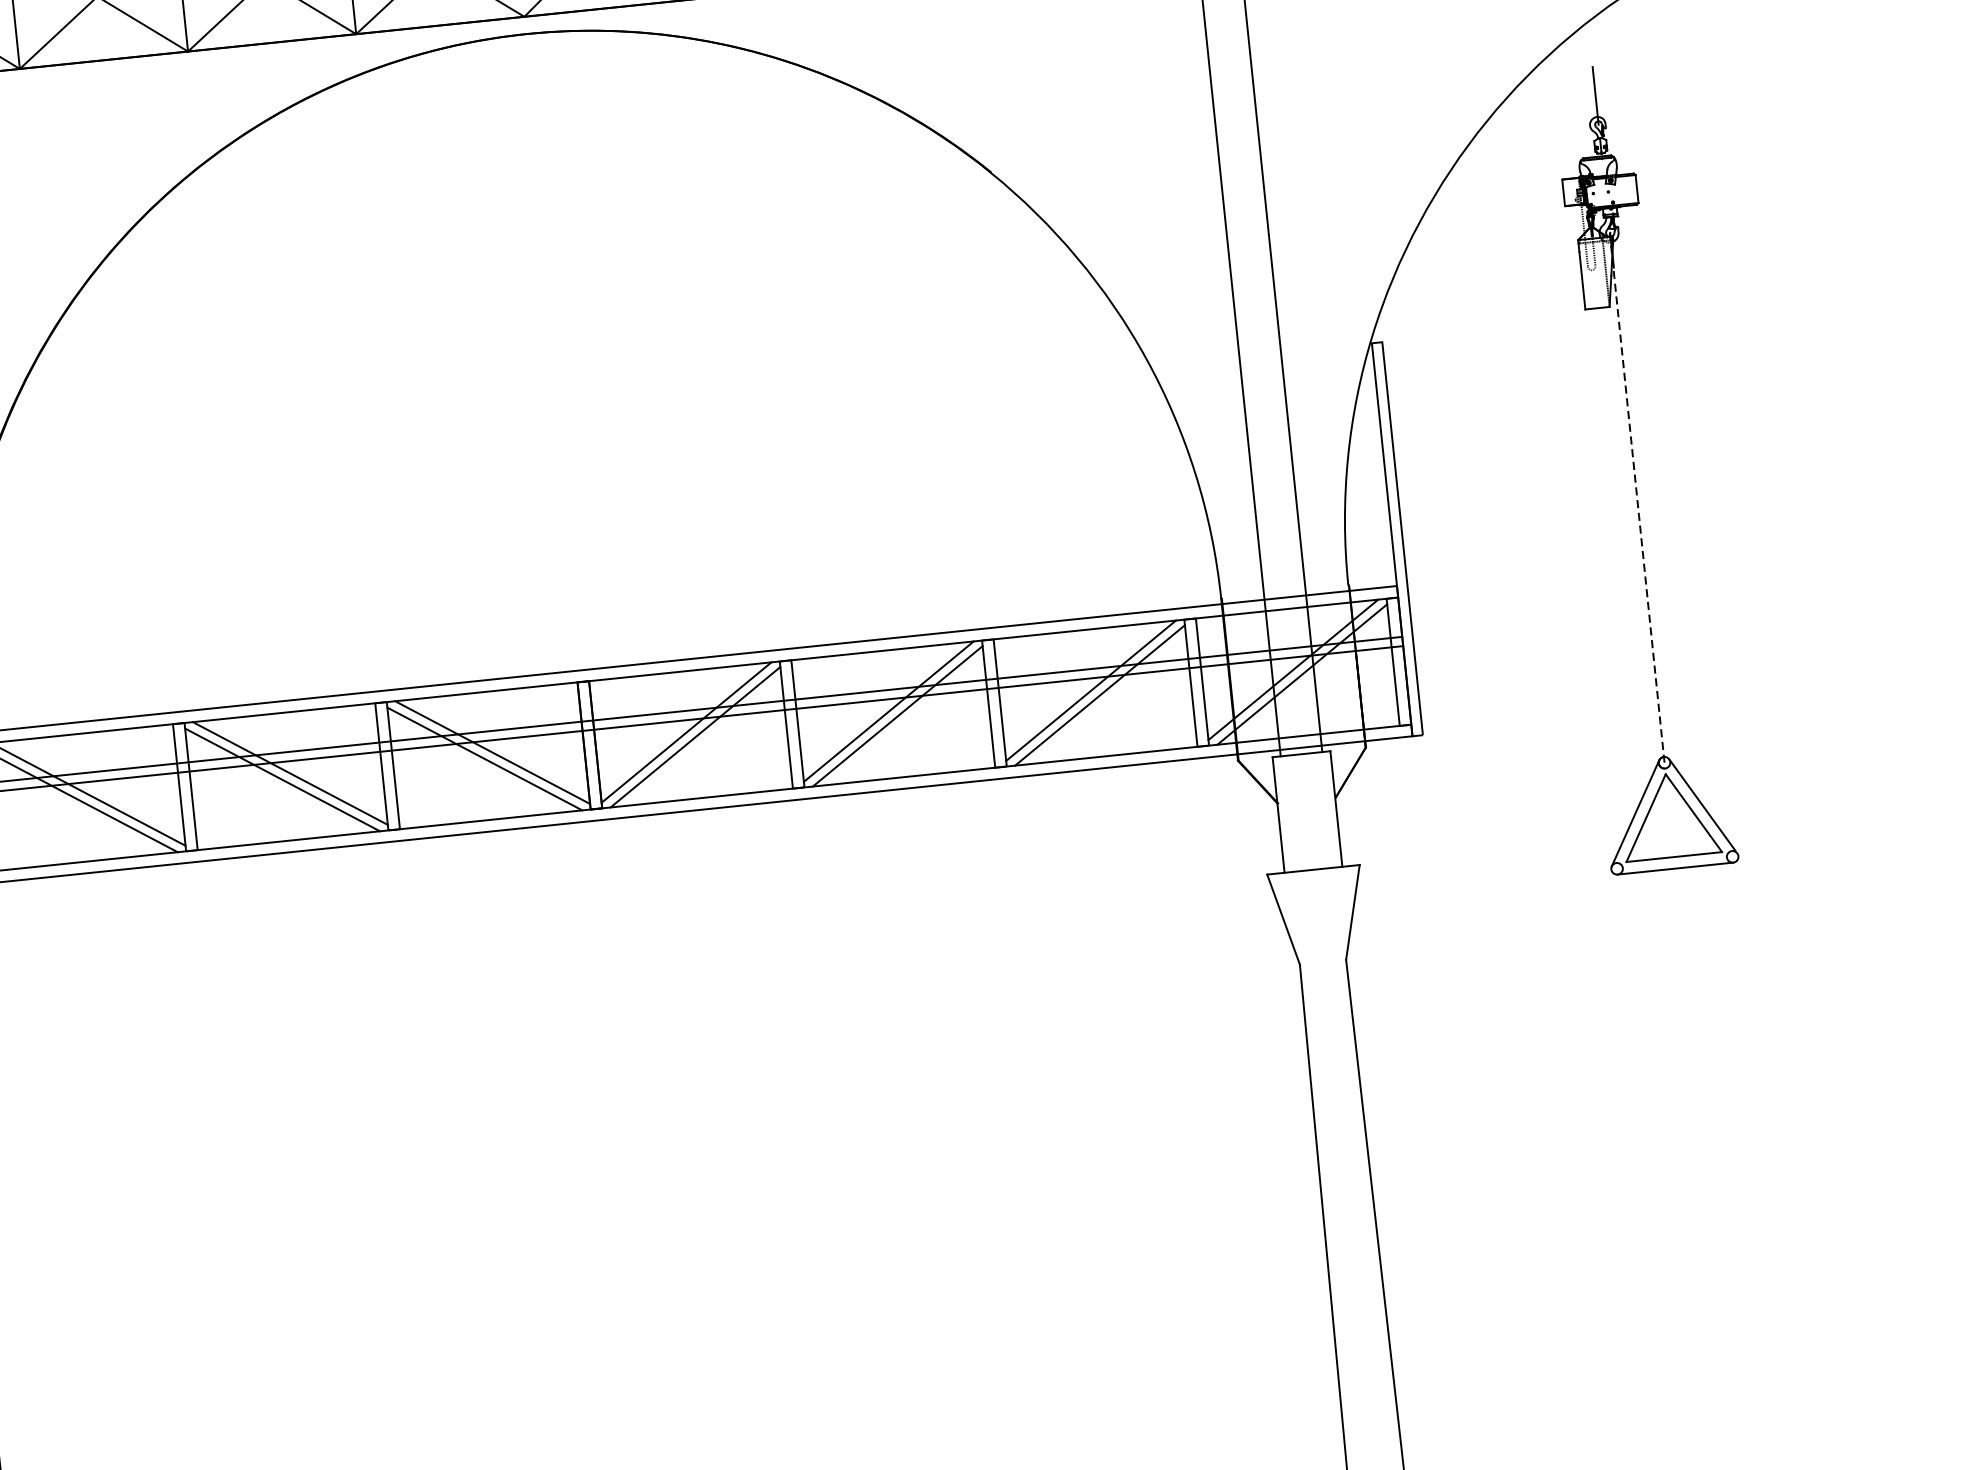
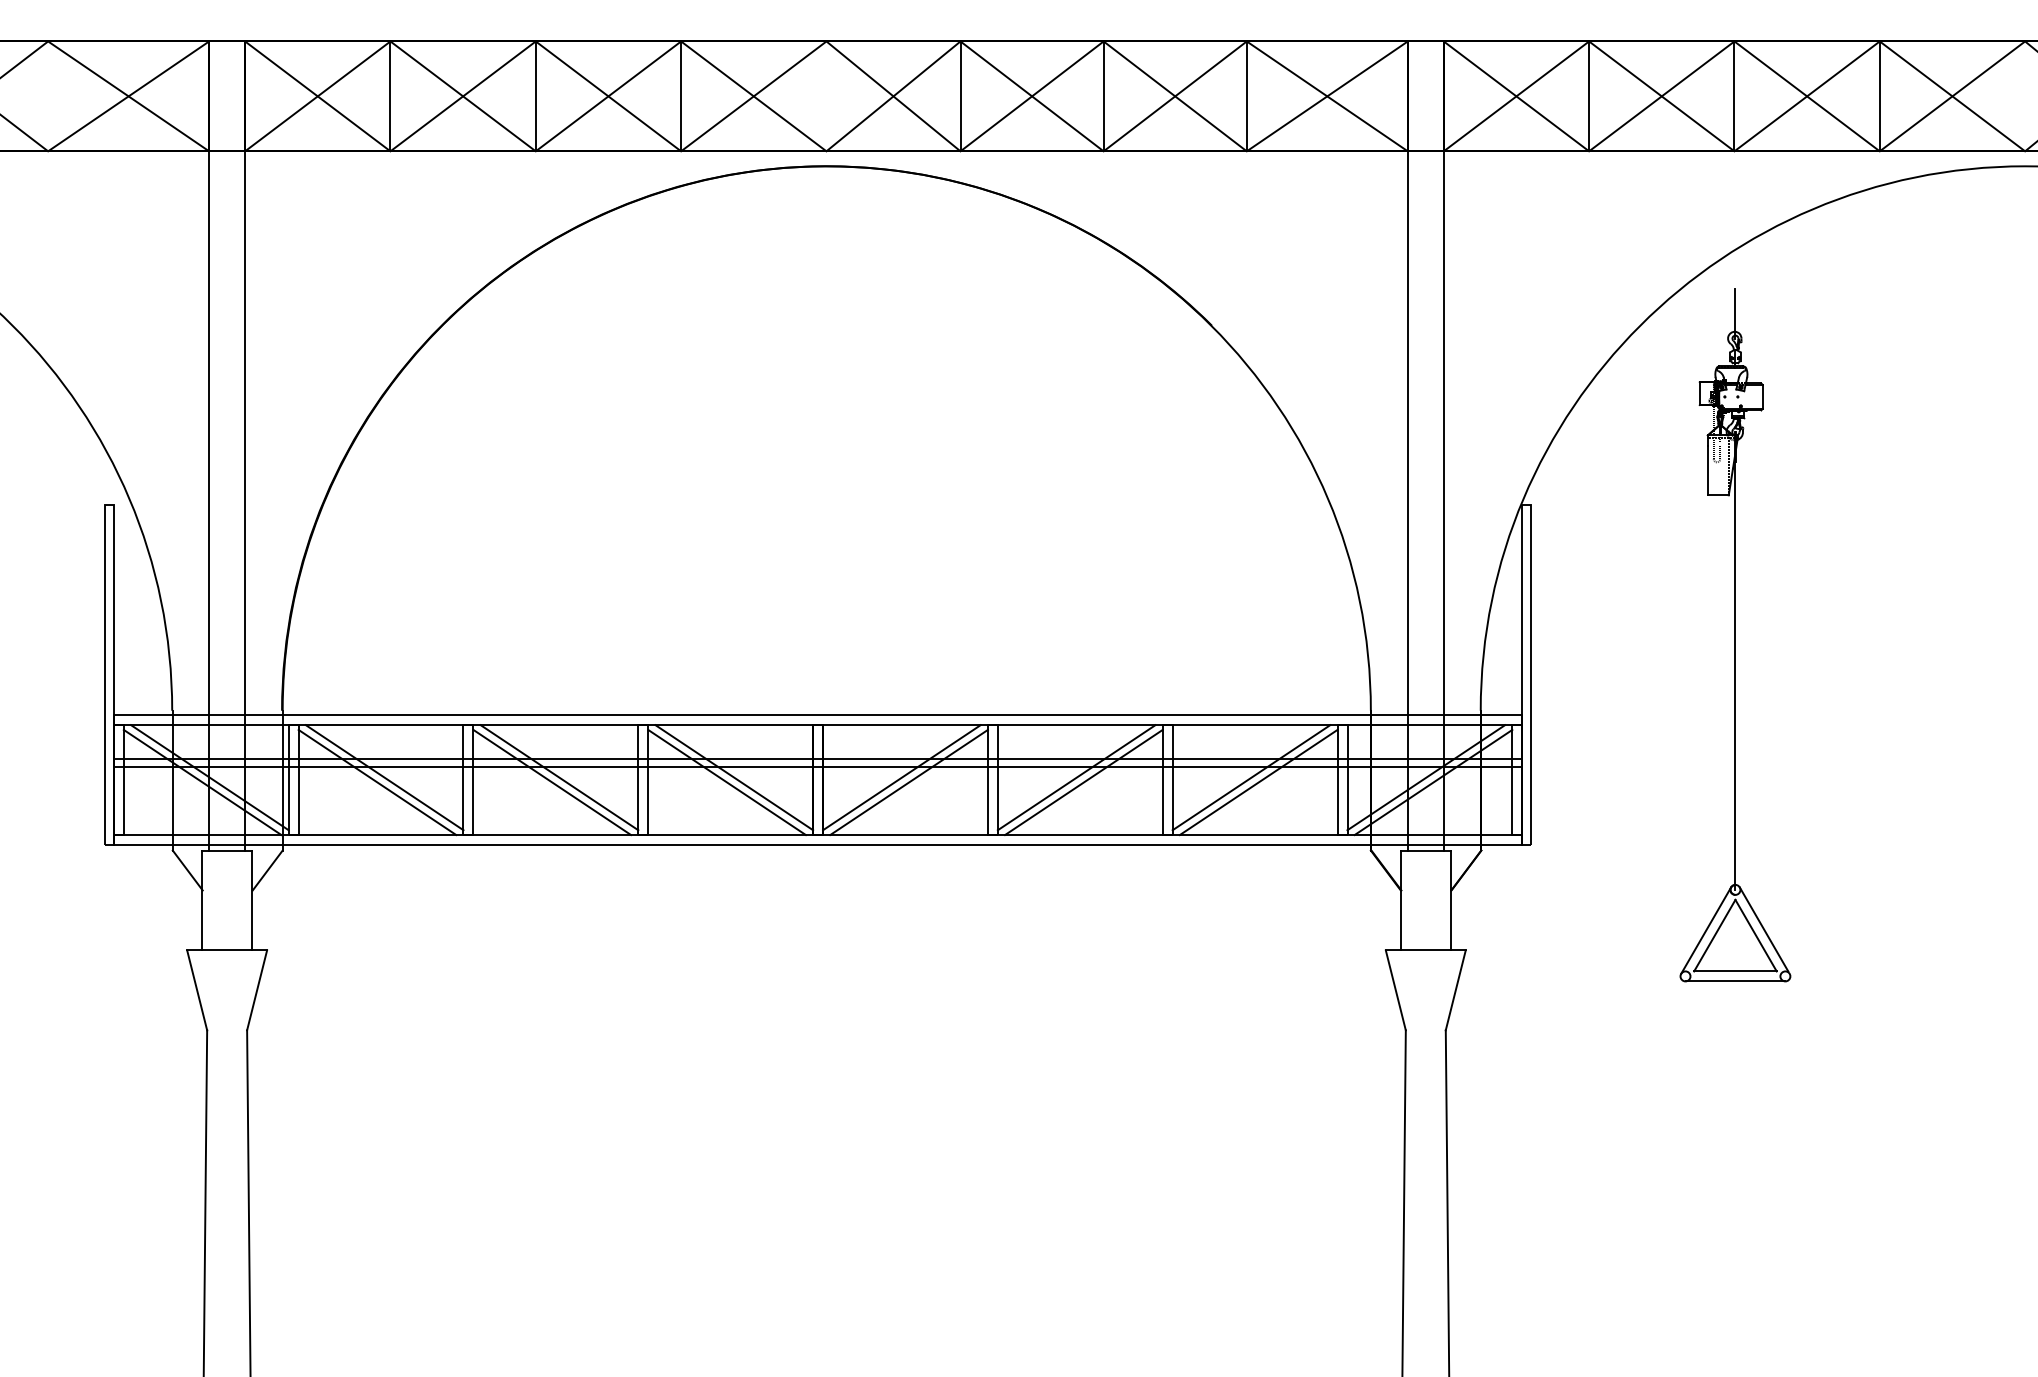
line: (1637, 497) -> (1735, 660), dashed -> solid

